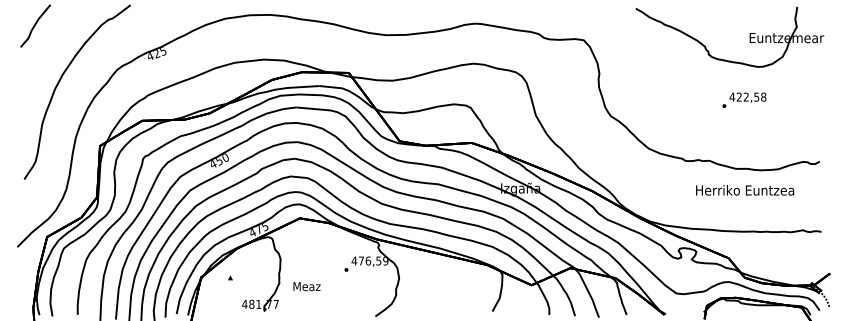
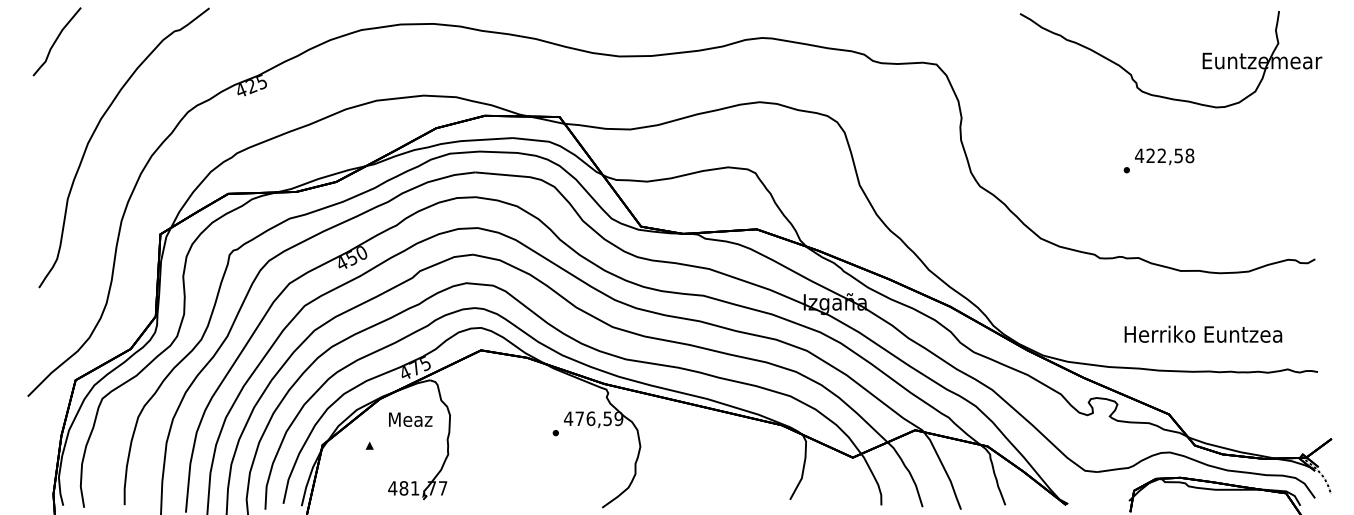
text: (744, 99) -> (1159, 159), moved
text: (745, 190) -> (1204, 334), moved
text: (306, 286) -> (409, 419), moved

